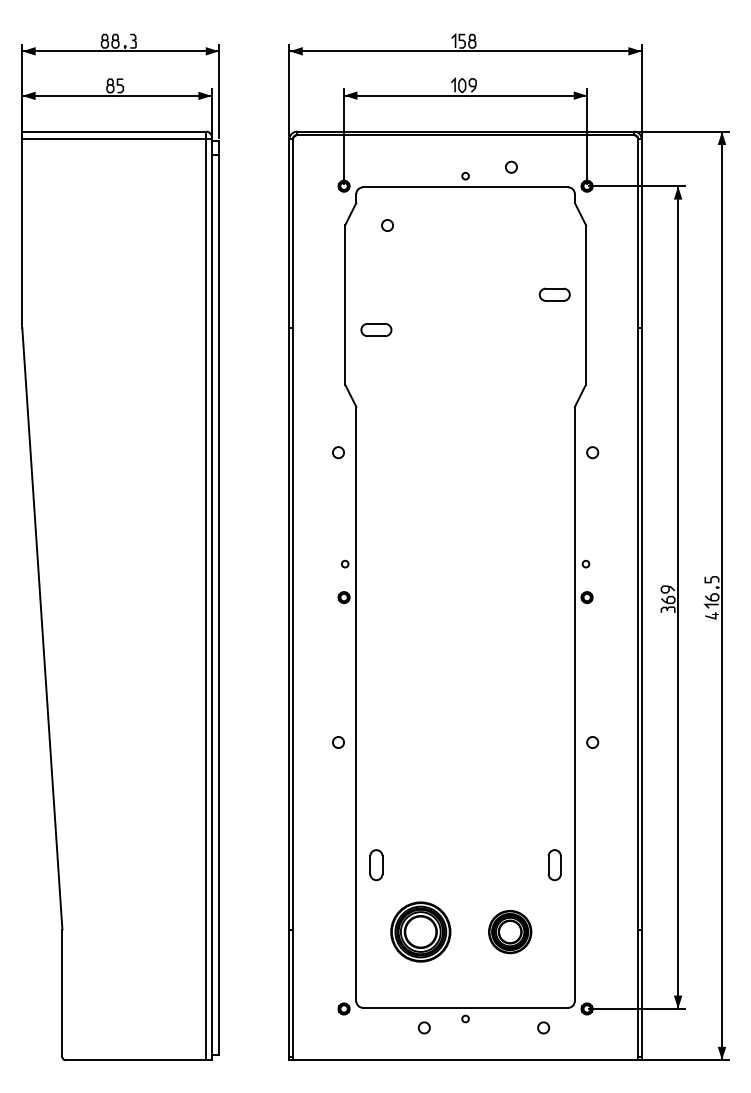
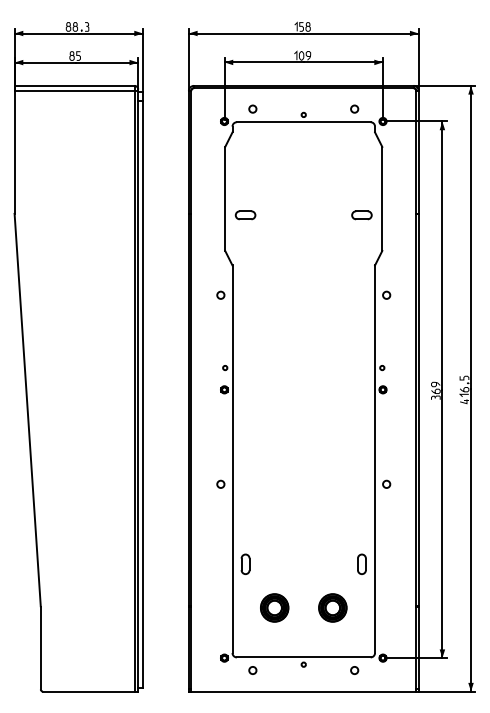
circle: (511, 166) -> (354, 108), moved
circle: (386, 224) -> (252, 108), moved
part: (554, 295) -> (361, 215), moved
part: (420, 931) -> (274, 607), size x0.71
circle: (423, 1027) -> (252, 670), moved

